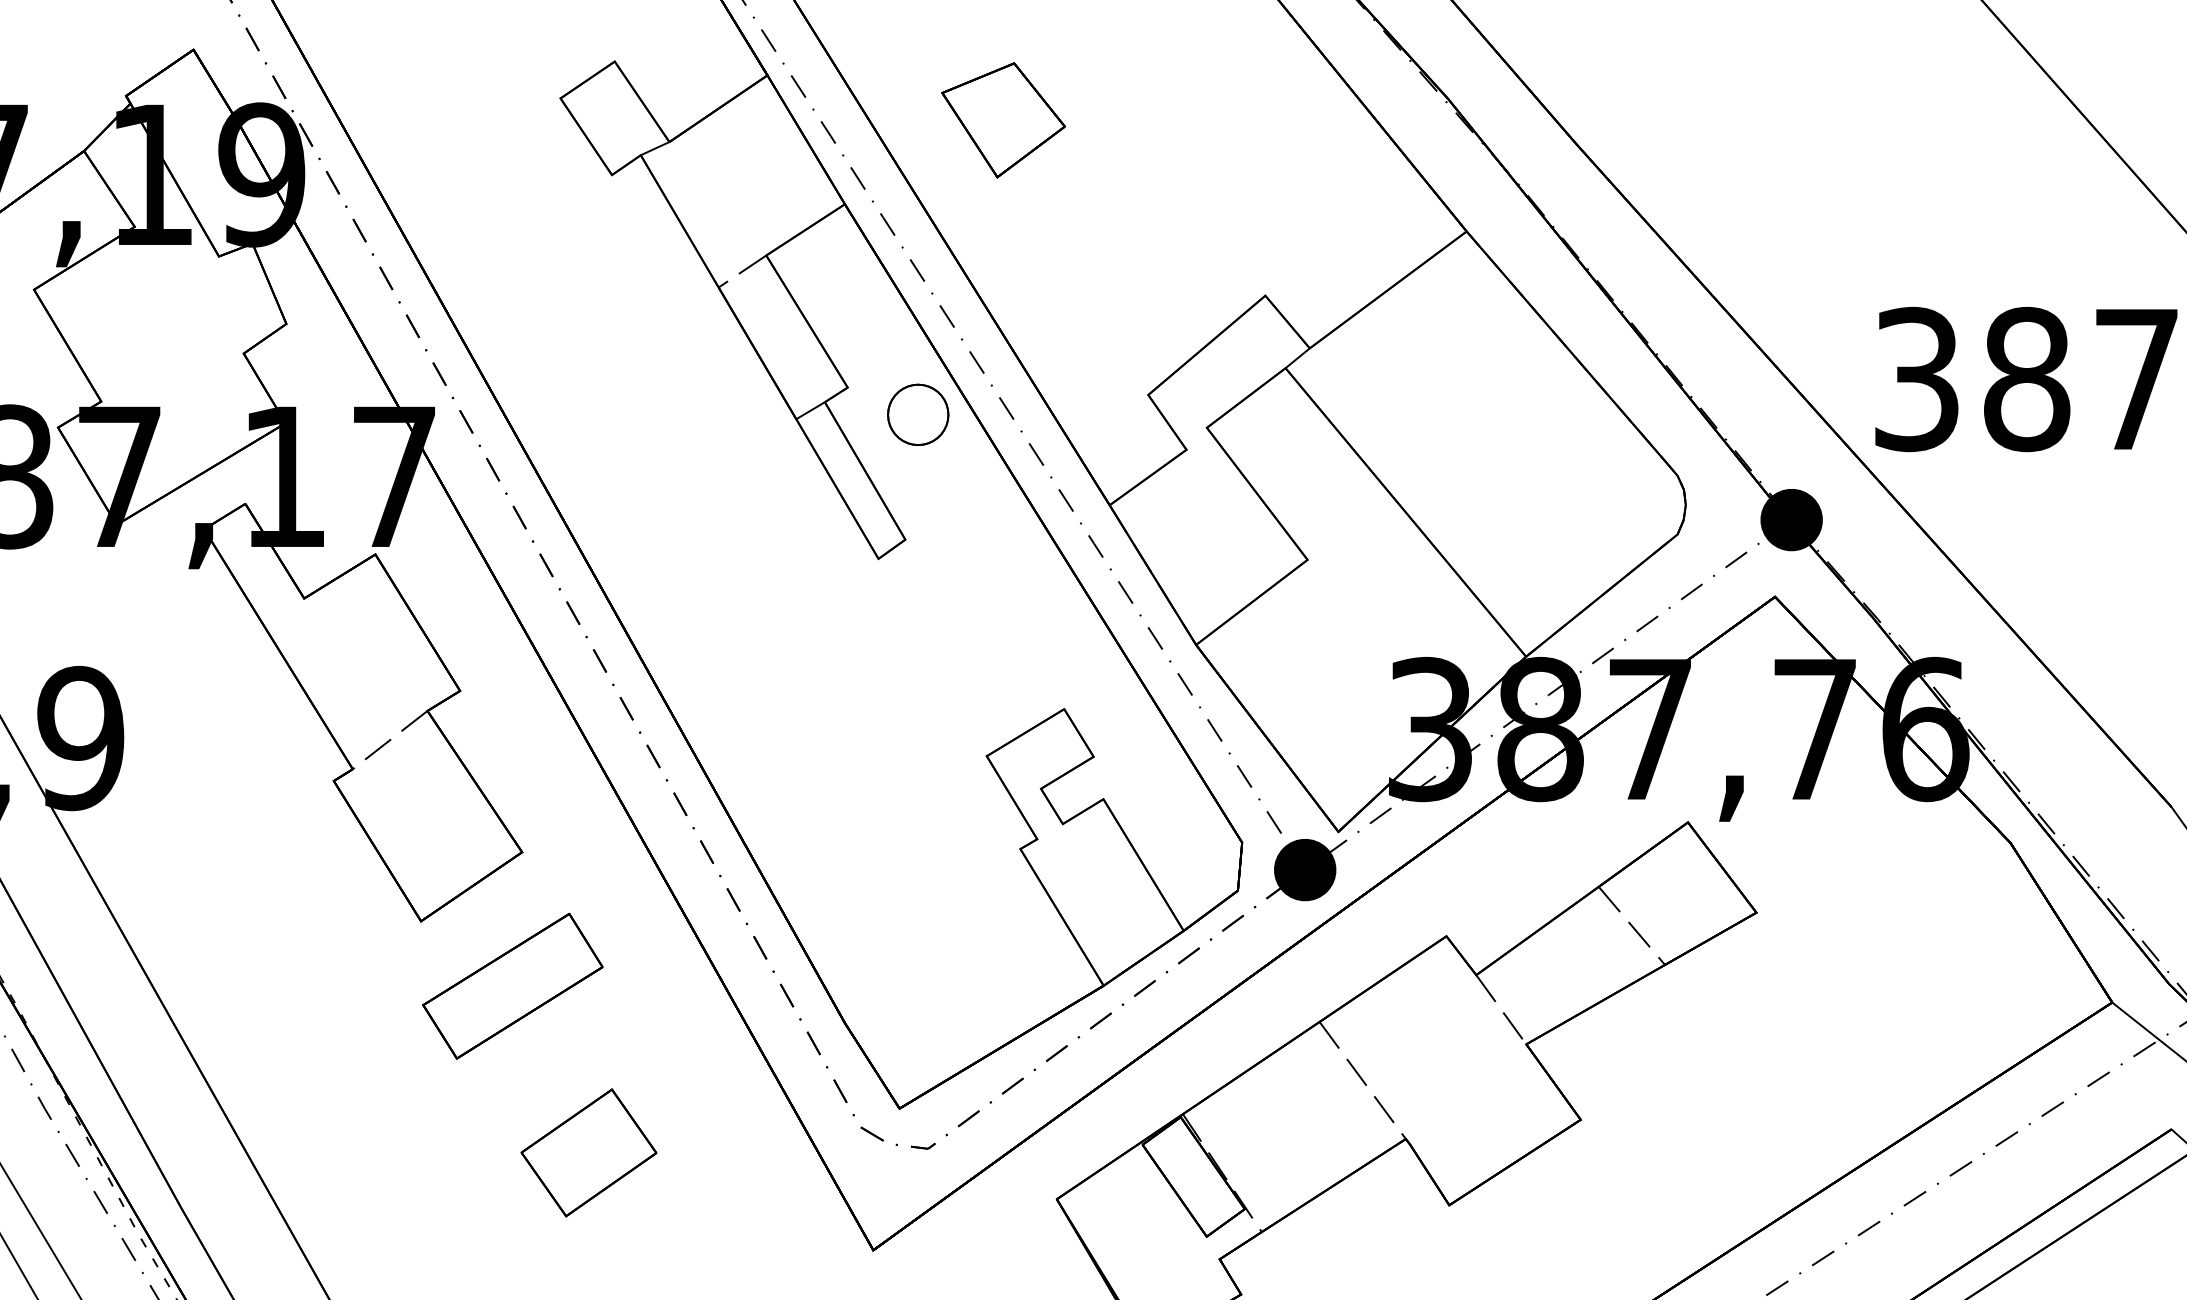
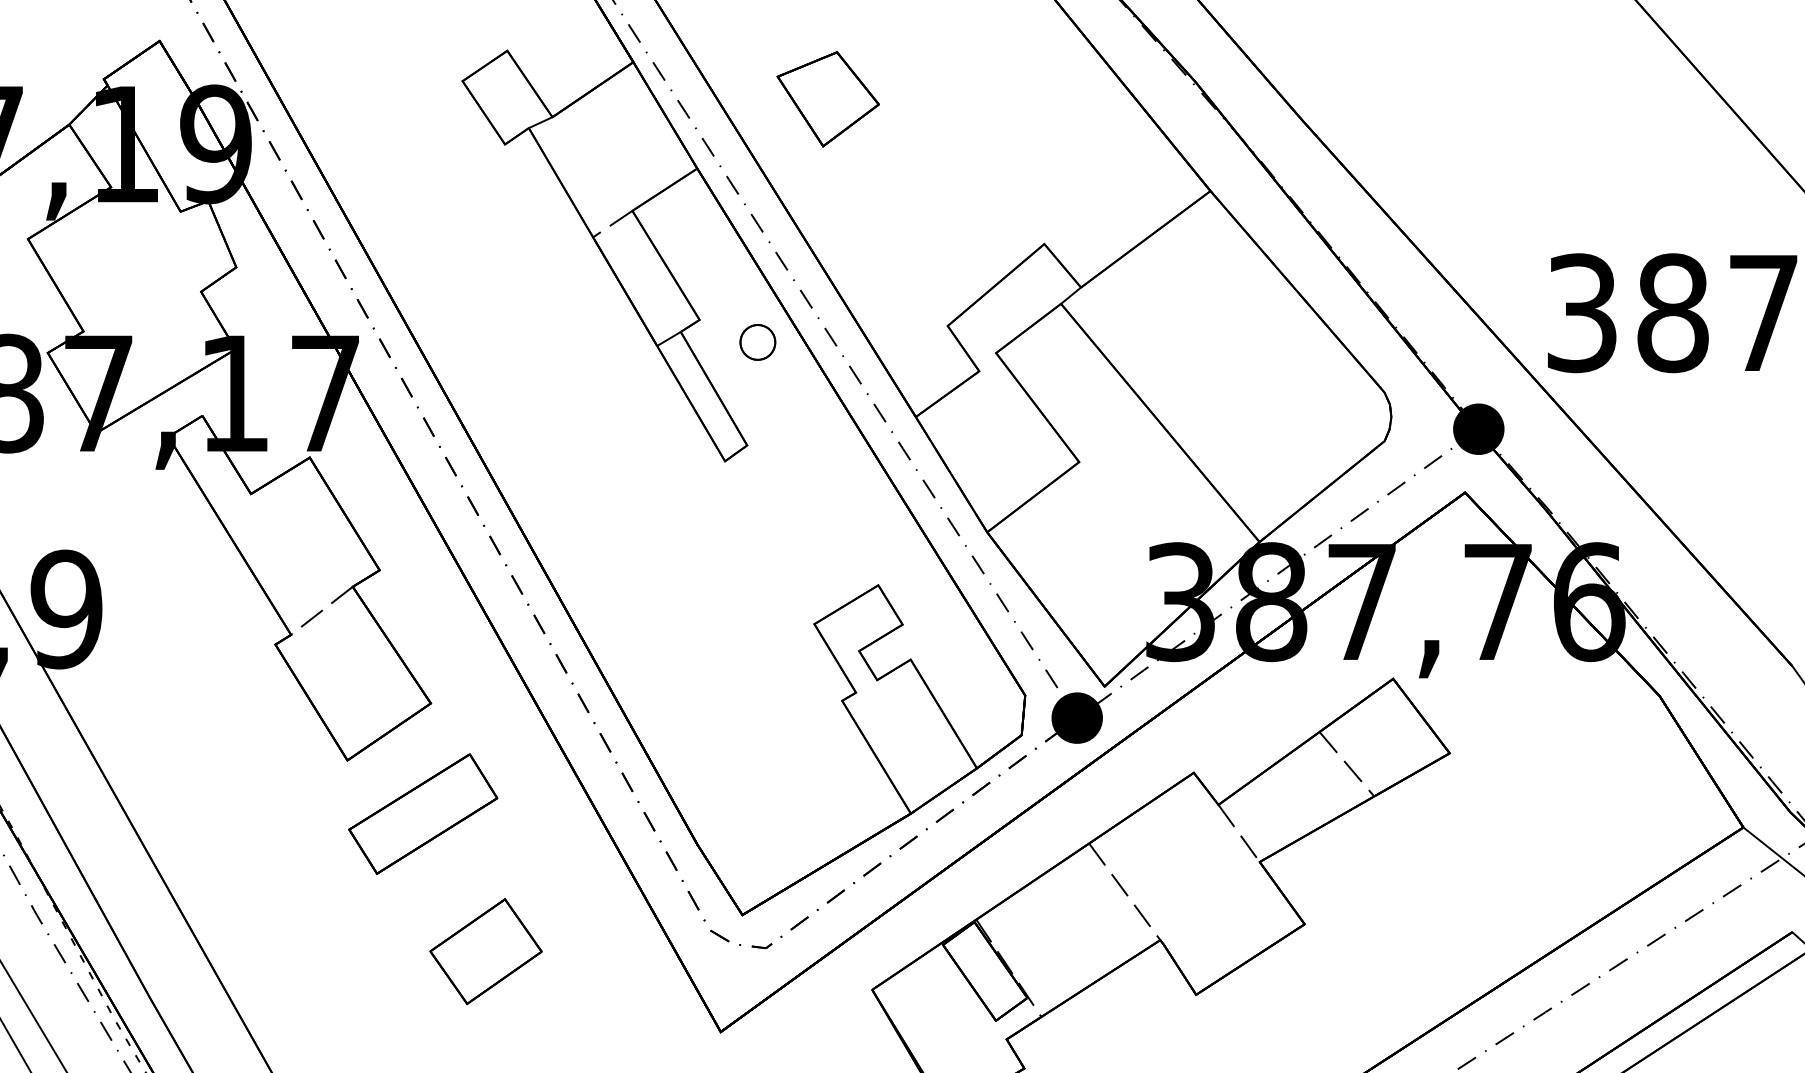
part: (917, 414) -> (757, 342), size x0.7

